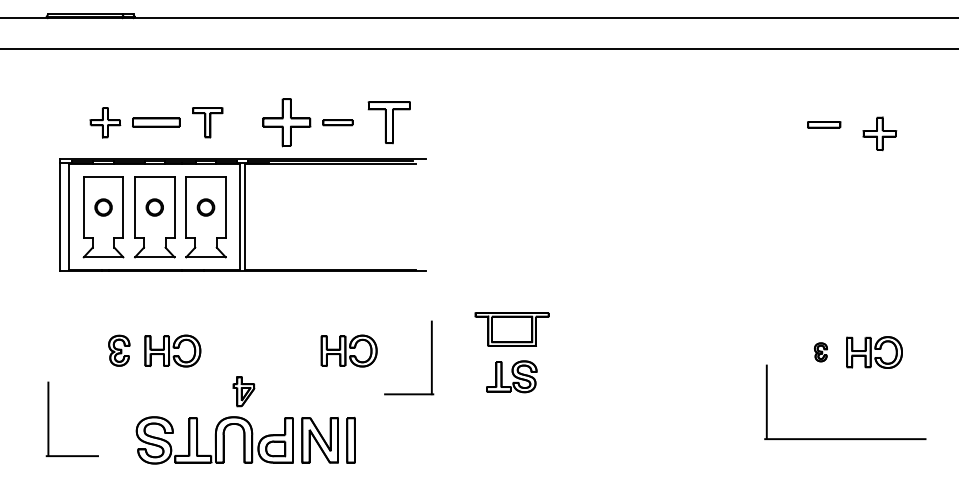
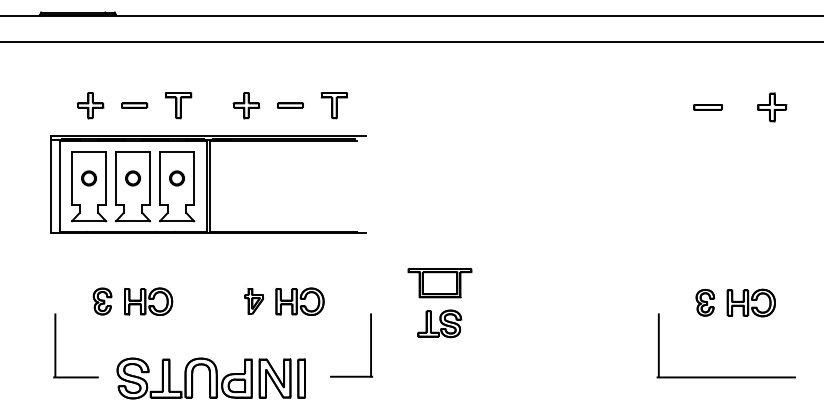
part: (156, 122) -> (134, 105), size x0.62
part: (286, 122) -> (246, 105), size x0.62
part: (388, 122) -> (333, 105), size x0.71
part: (879, 133) -> (771, 107), moved
part: (820, 352) -> (704, 303), size x1.67
part: (431, 357) -> (370, 345), moved
part: (243, 391) -> (253, 301), moved
part: (49, 418) -> (56, 345), moved

